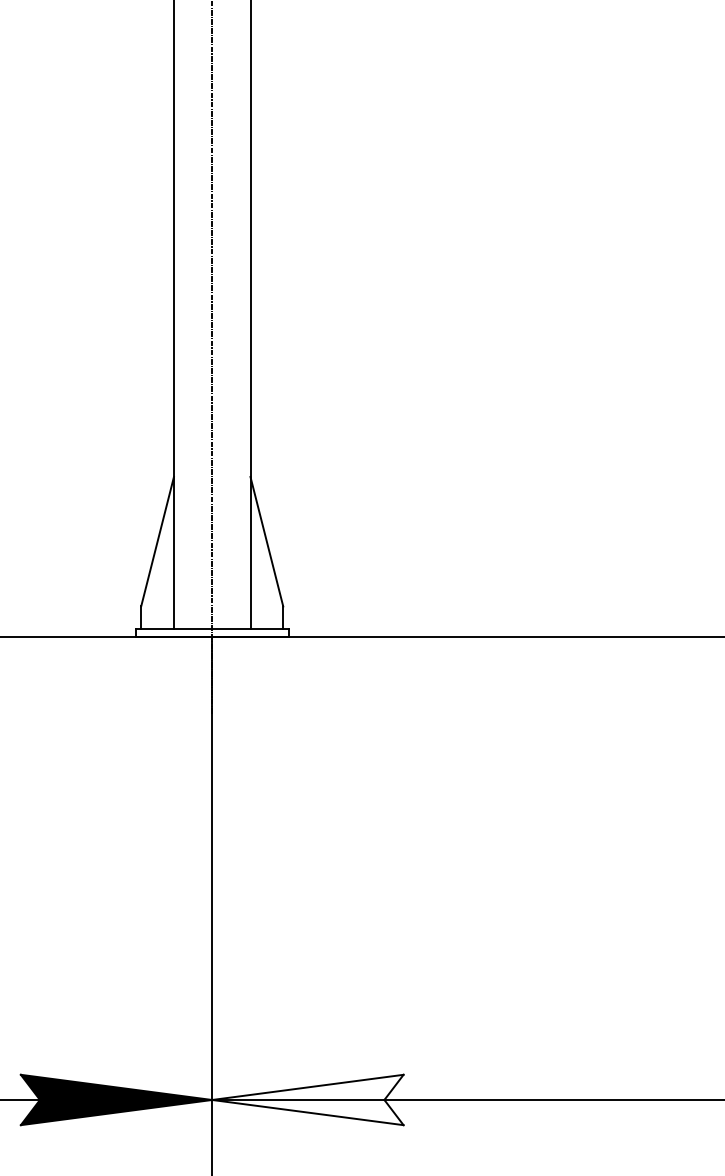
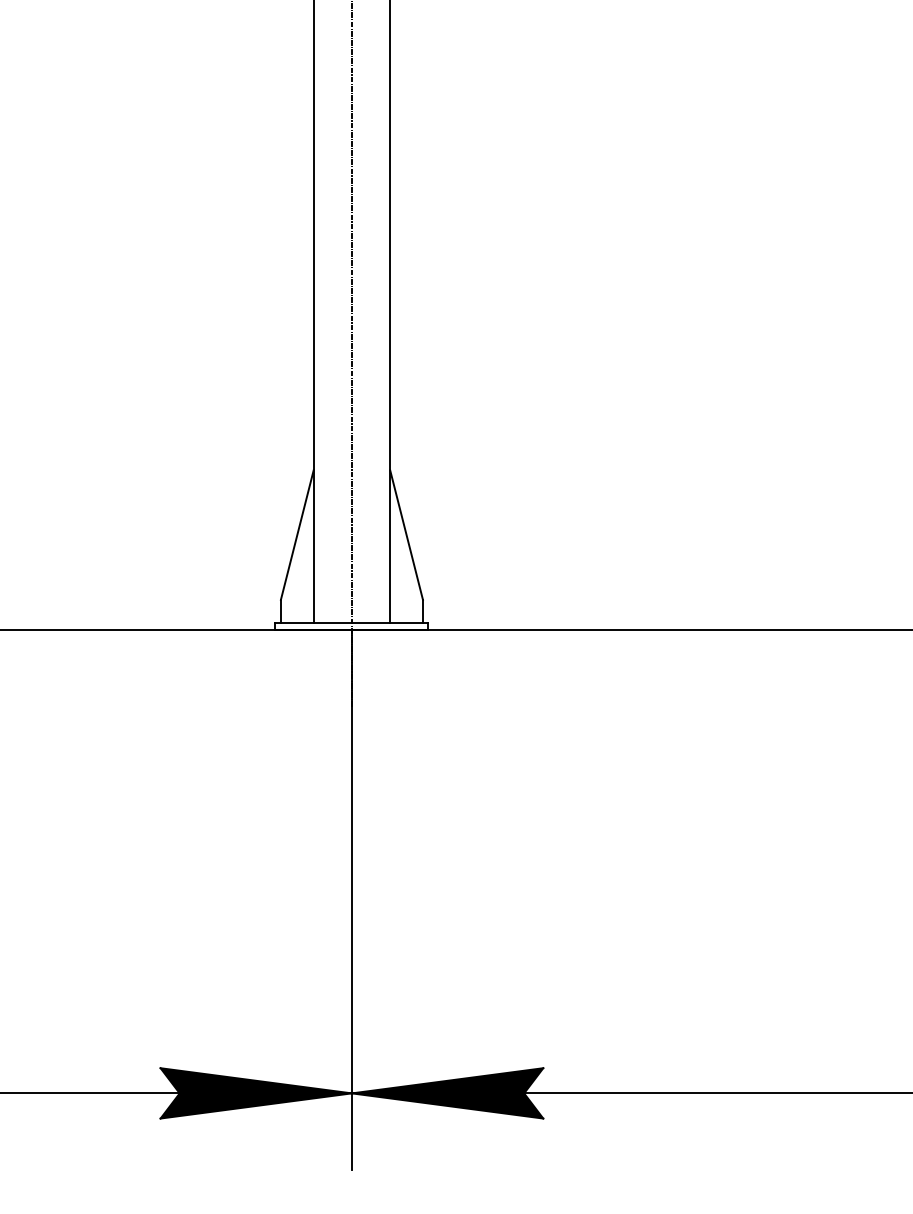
fill: (307, 1100) -> (447, 1093), added

